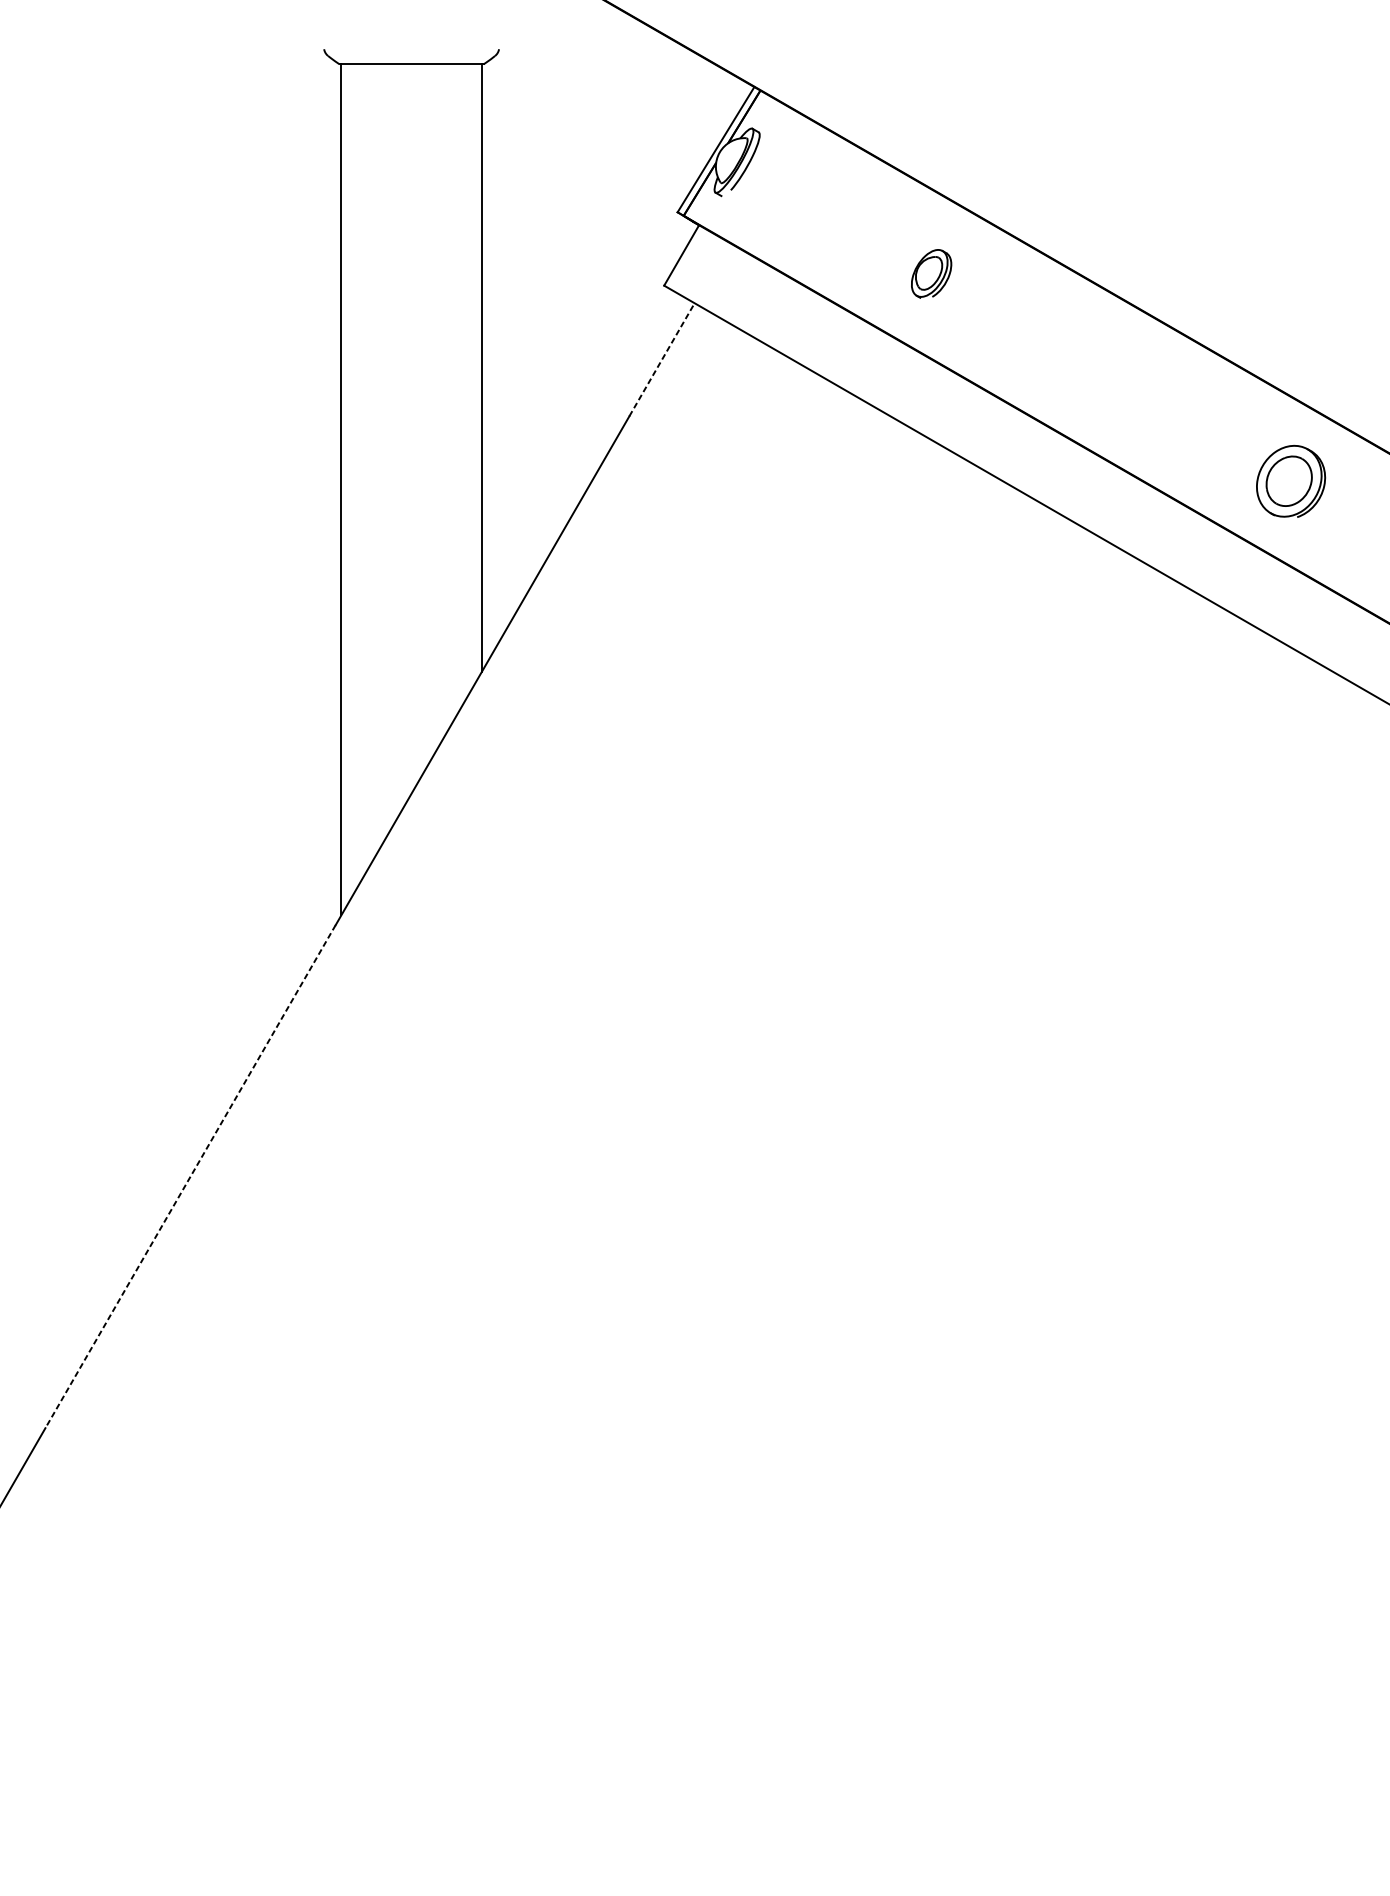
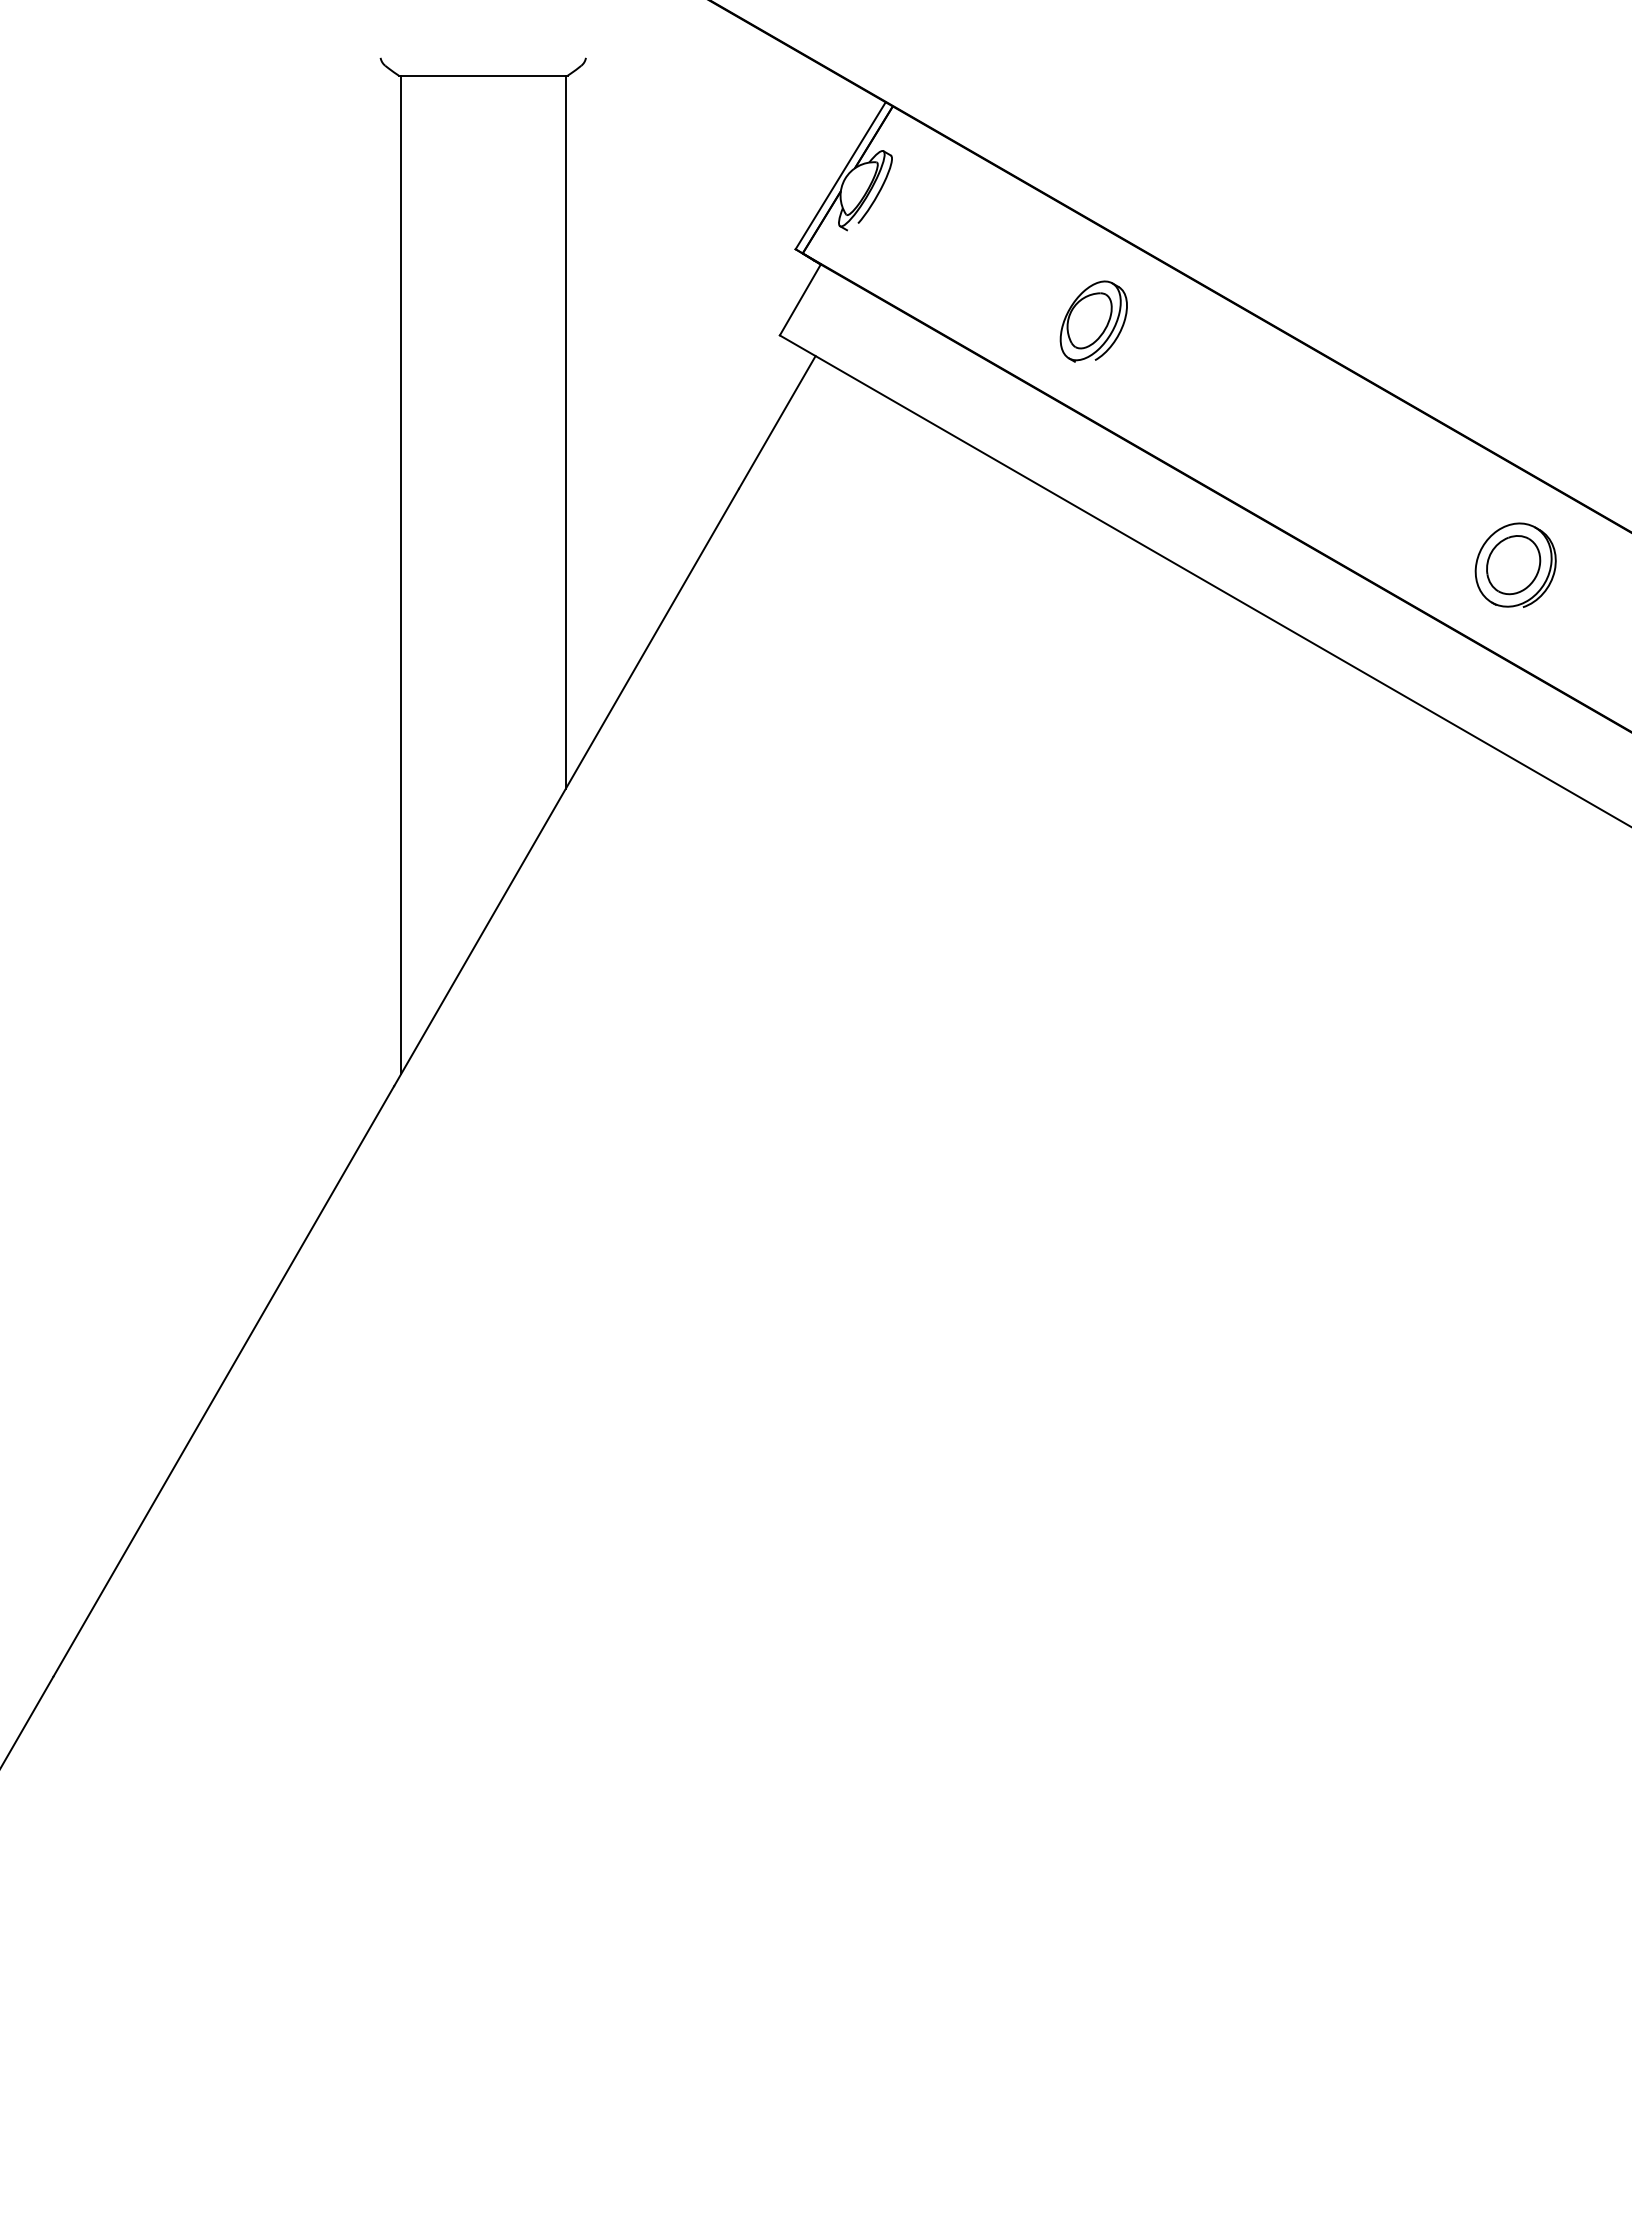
part: (931, 273) -> (1093, 321), size x1.43
line: (662, 359) -> (777, 422), dashed -> solid
line: (190, 1176) -> (223, 1381), dashed -> solid

